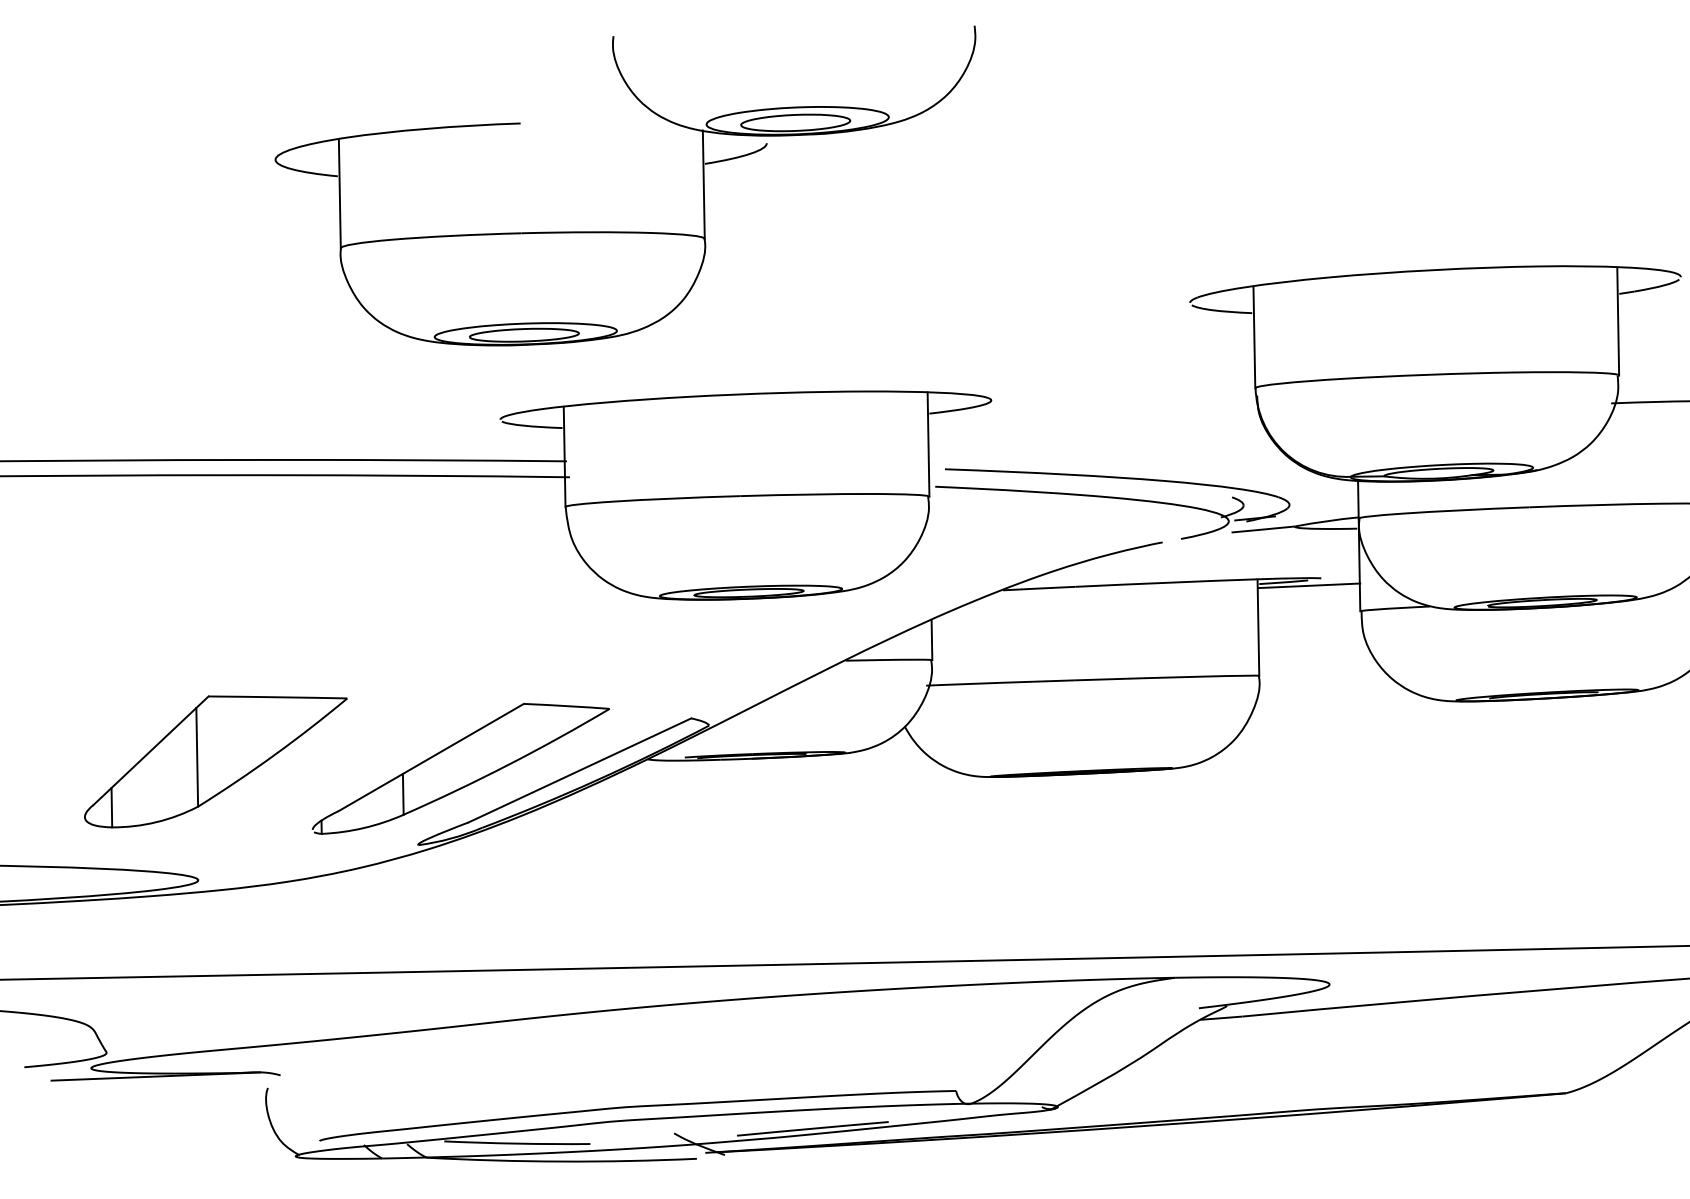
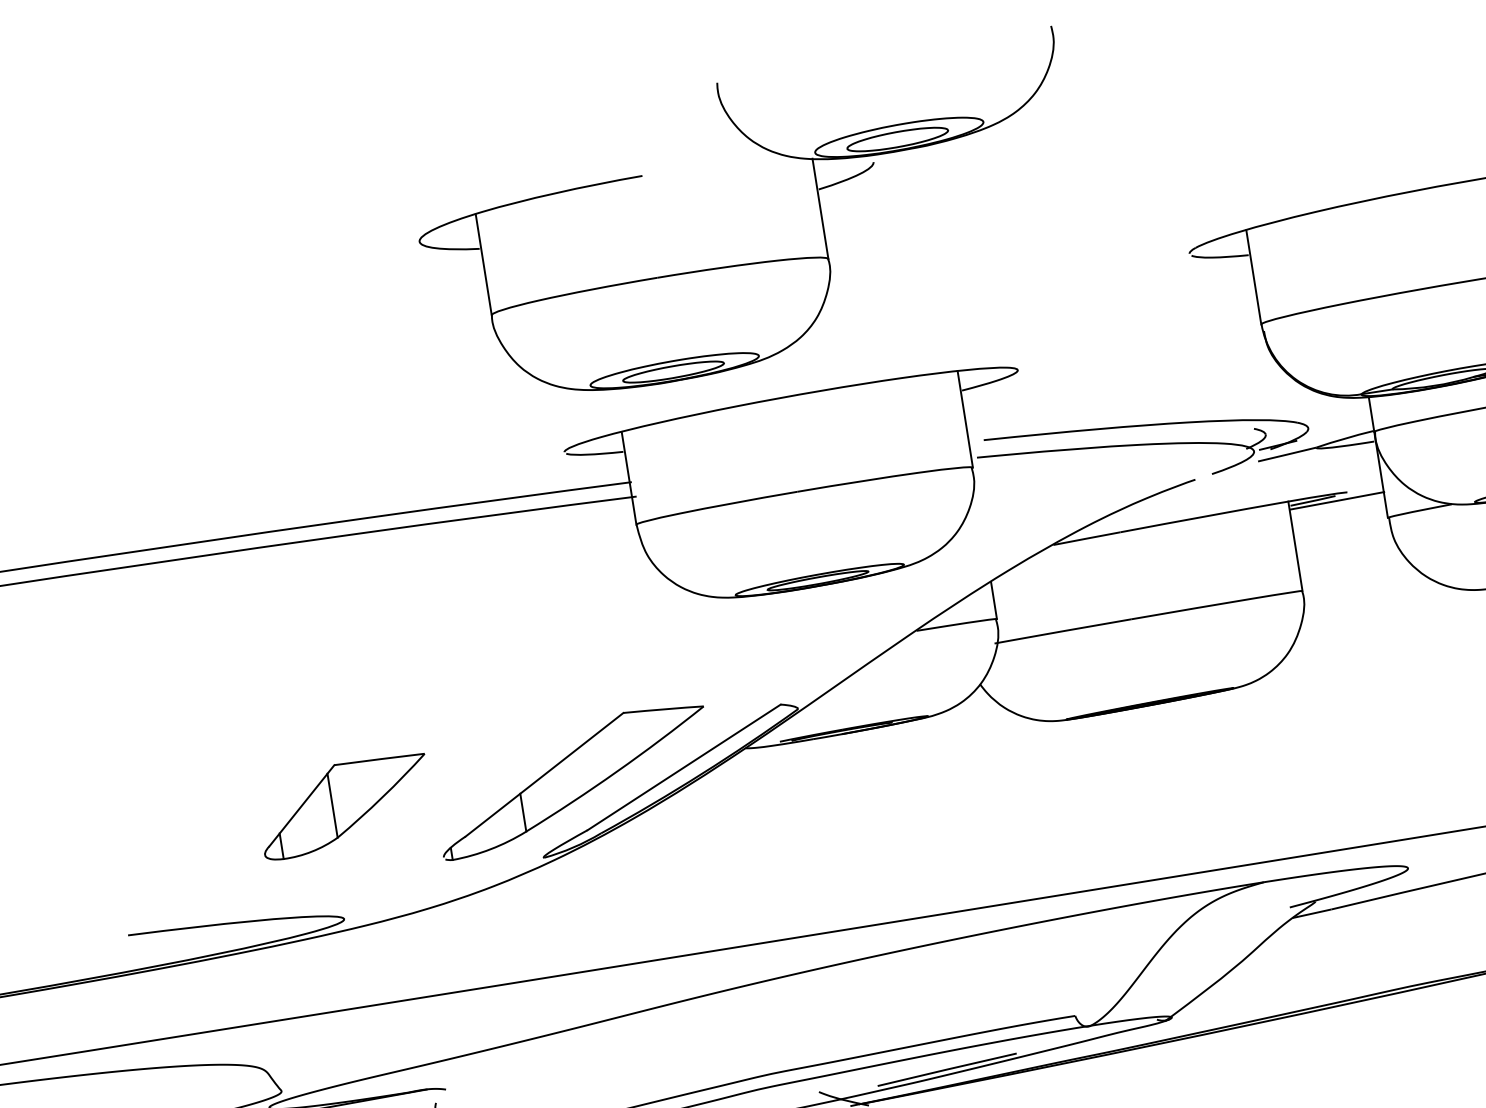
part: (625, 231) -> (753, 262), moved
part: (215, 761) -> (344, 806), size x0.7

